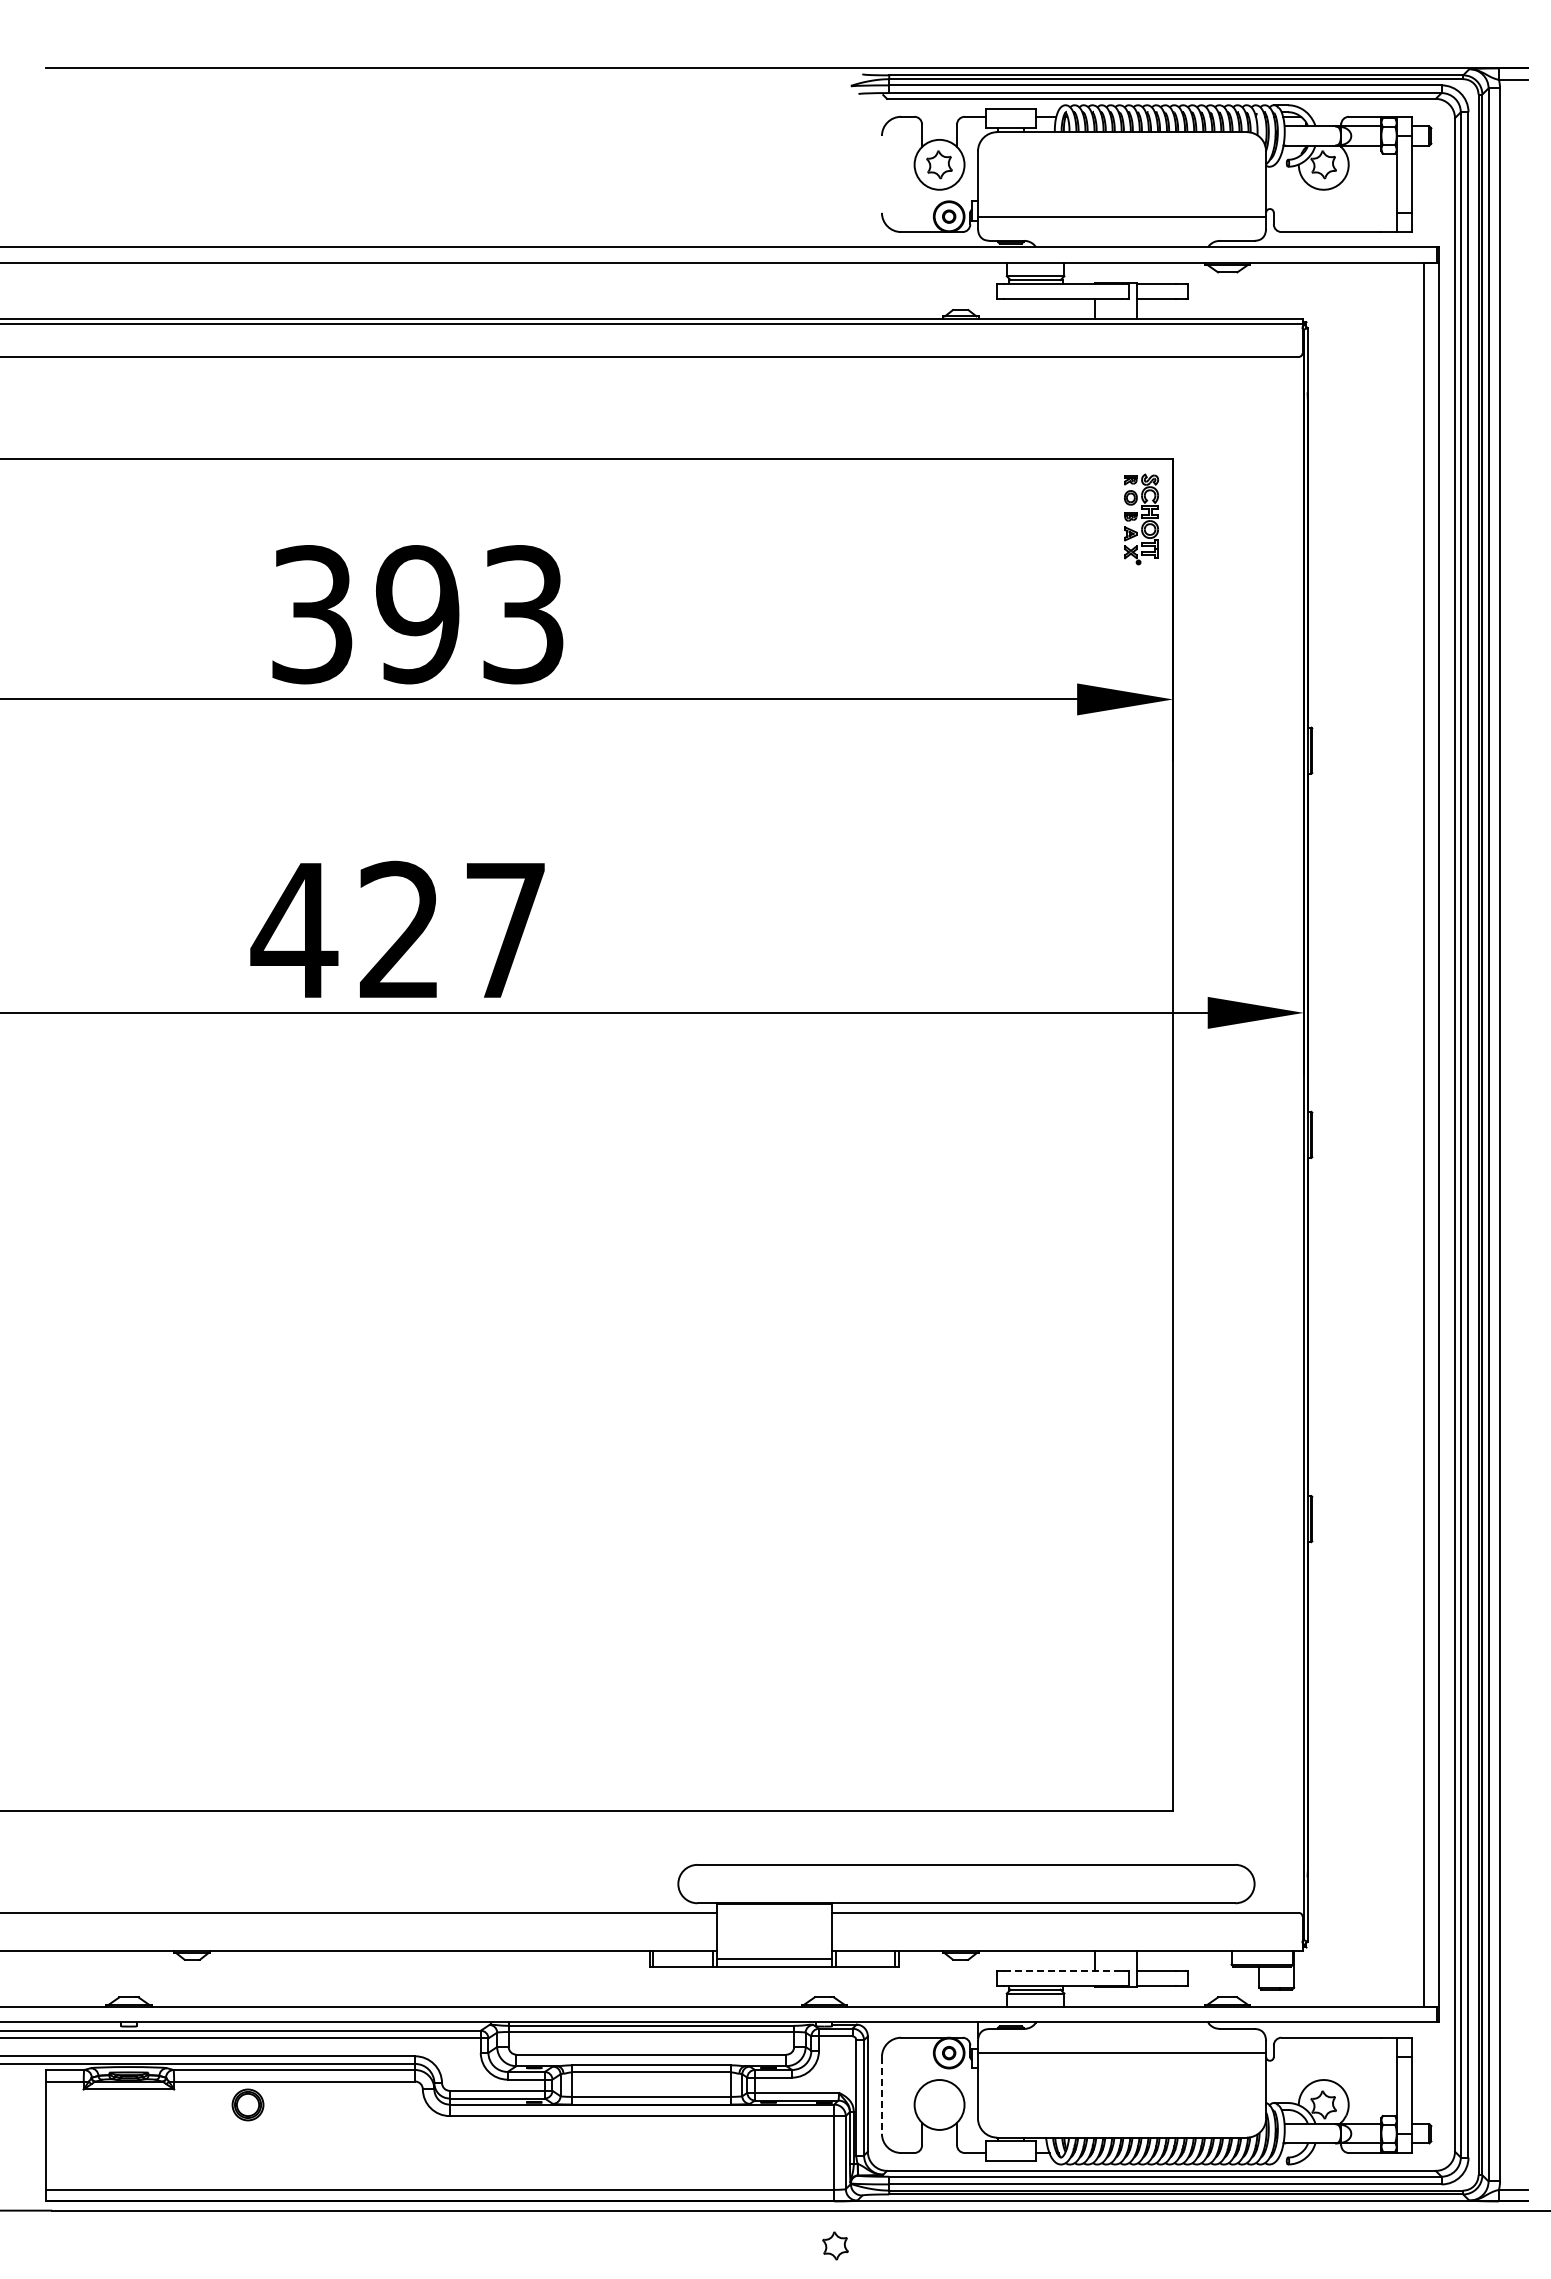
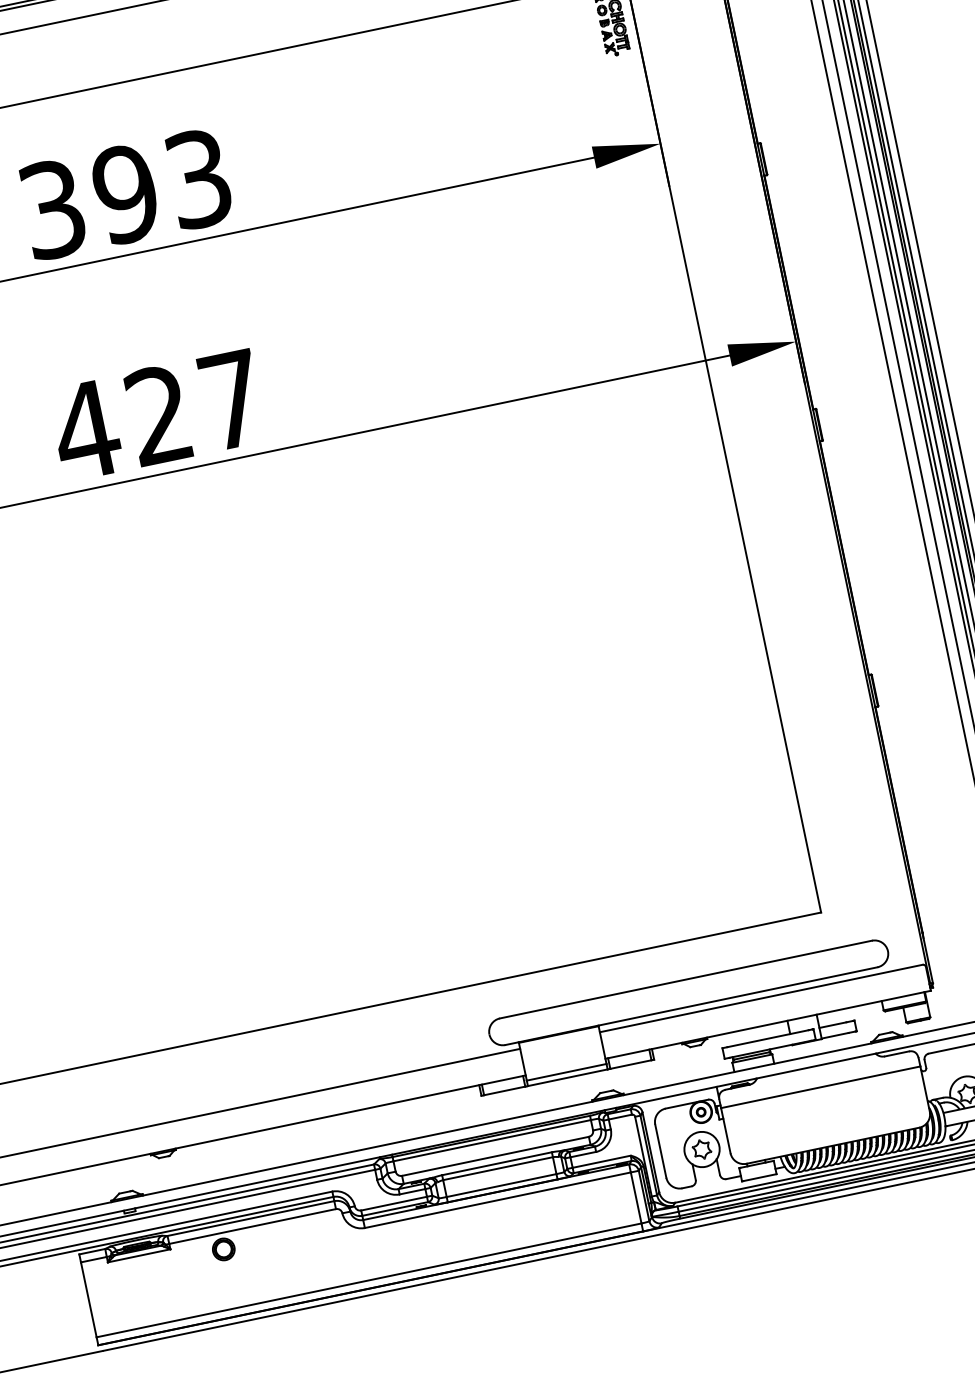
line: (1063, 1970) -> (768, 1038), dashed -> solid
line: (881, 2095) -> (660, 1151), dashed -> solid
part: (835, 2245) -> (701, 1149), moved

